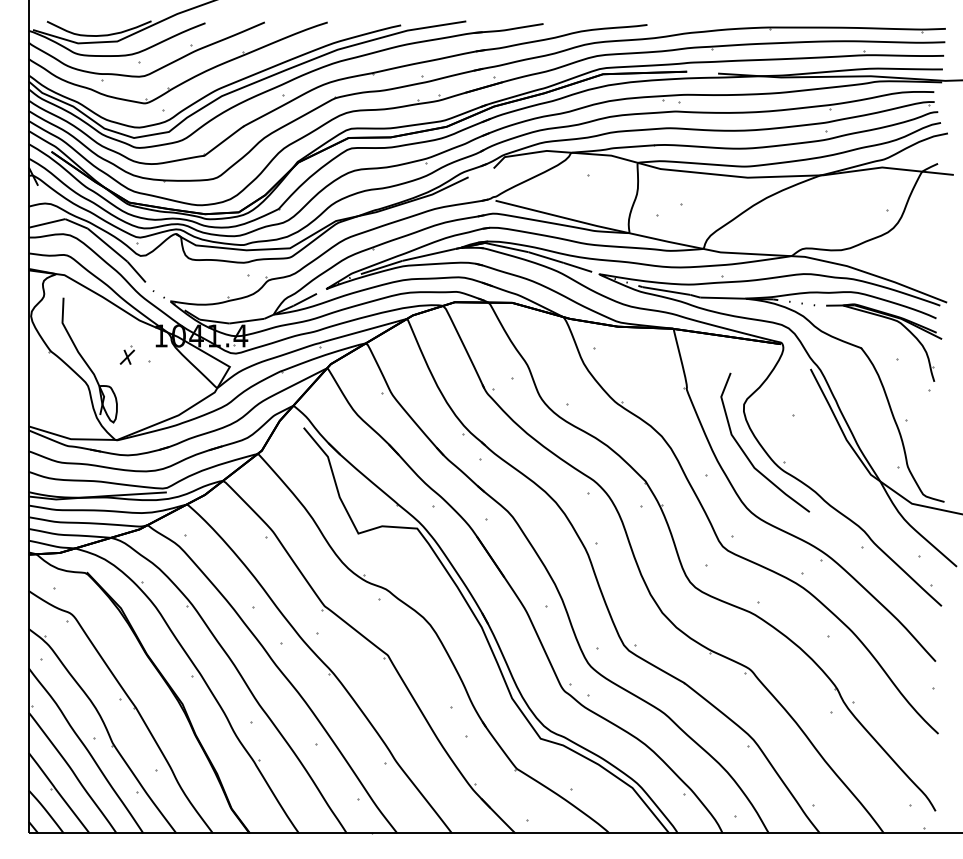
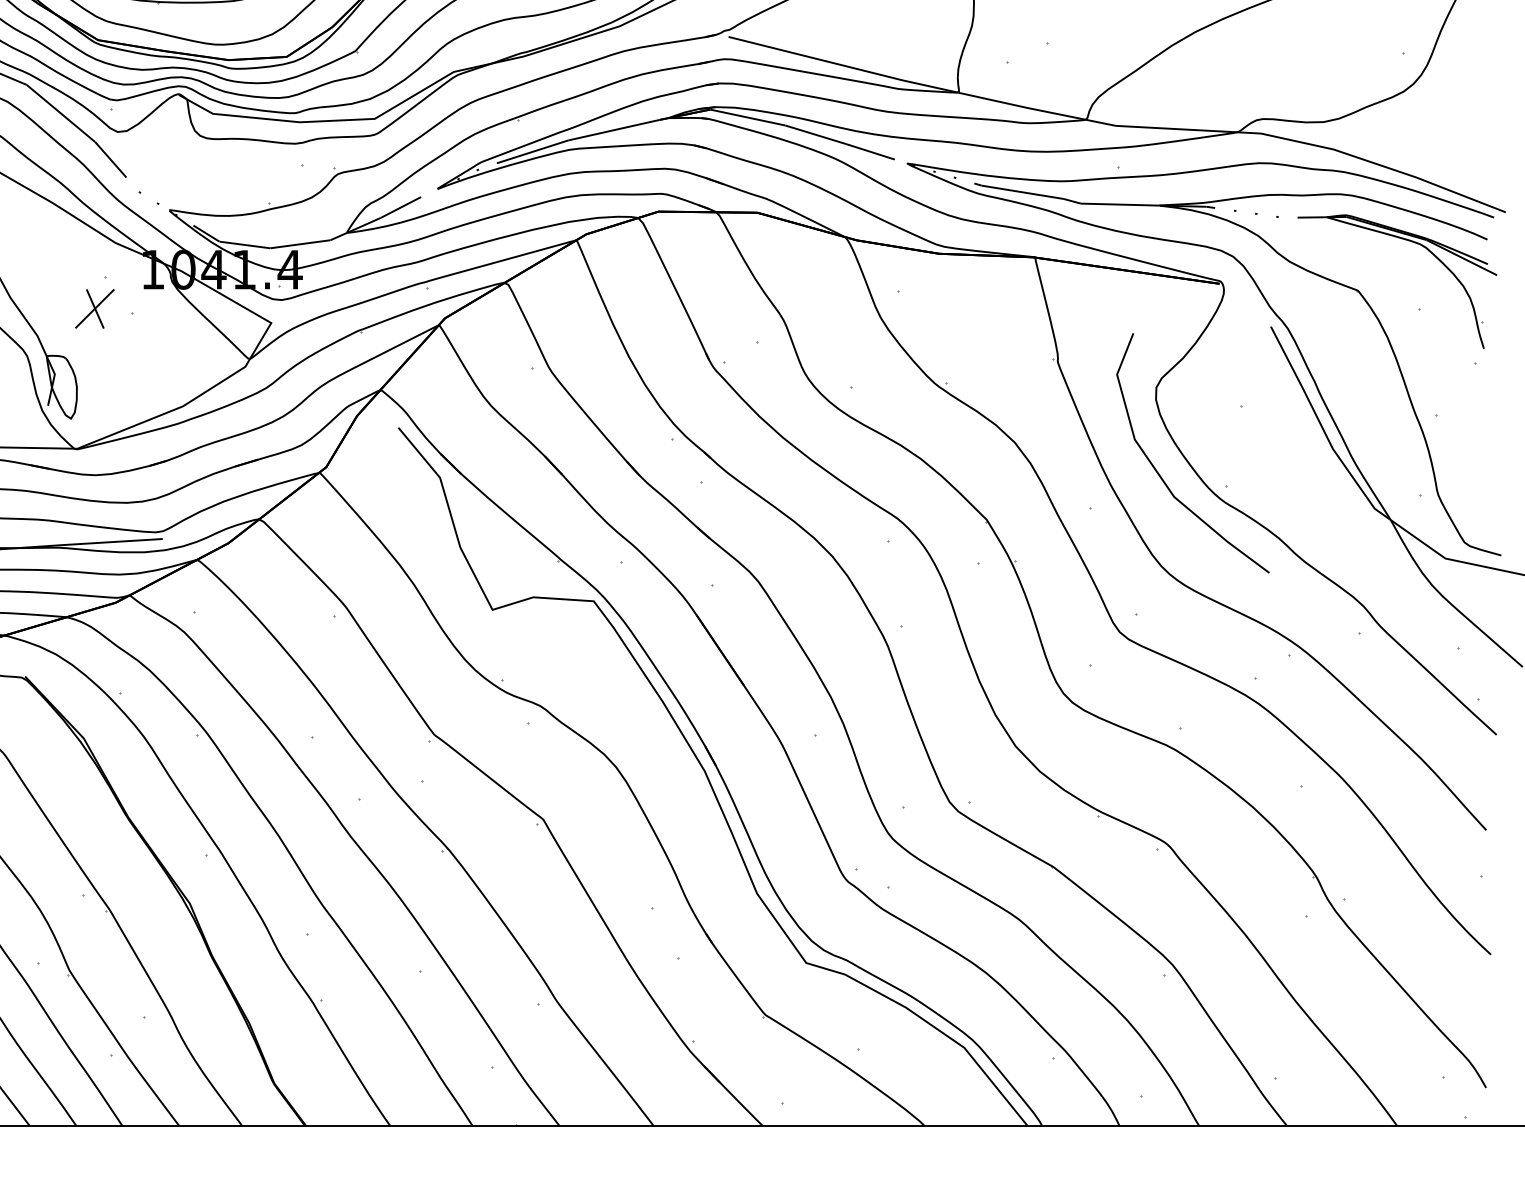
part: (127, 354) -> (95, 301), size x1.67

